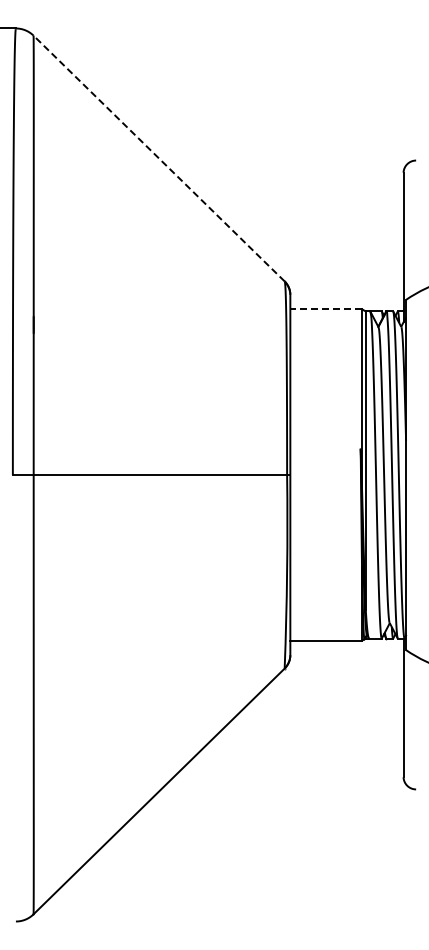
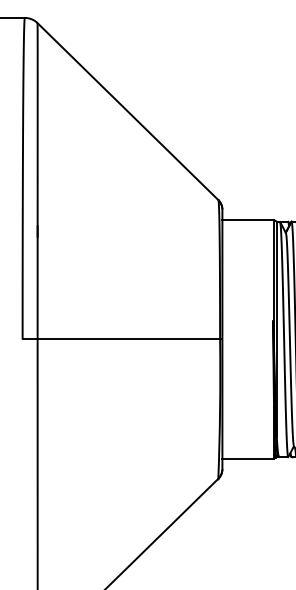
line: (159, 158) -> (128, 111), dashed -> solid
line: (326, 309) -> (248, 220), dashed -> solid

